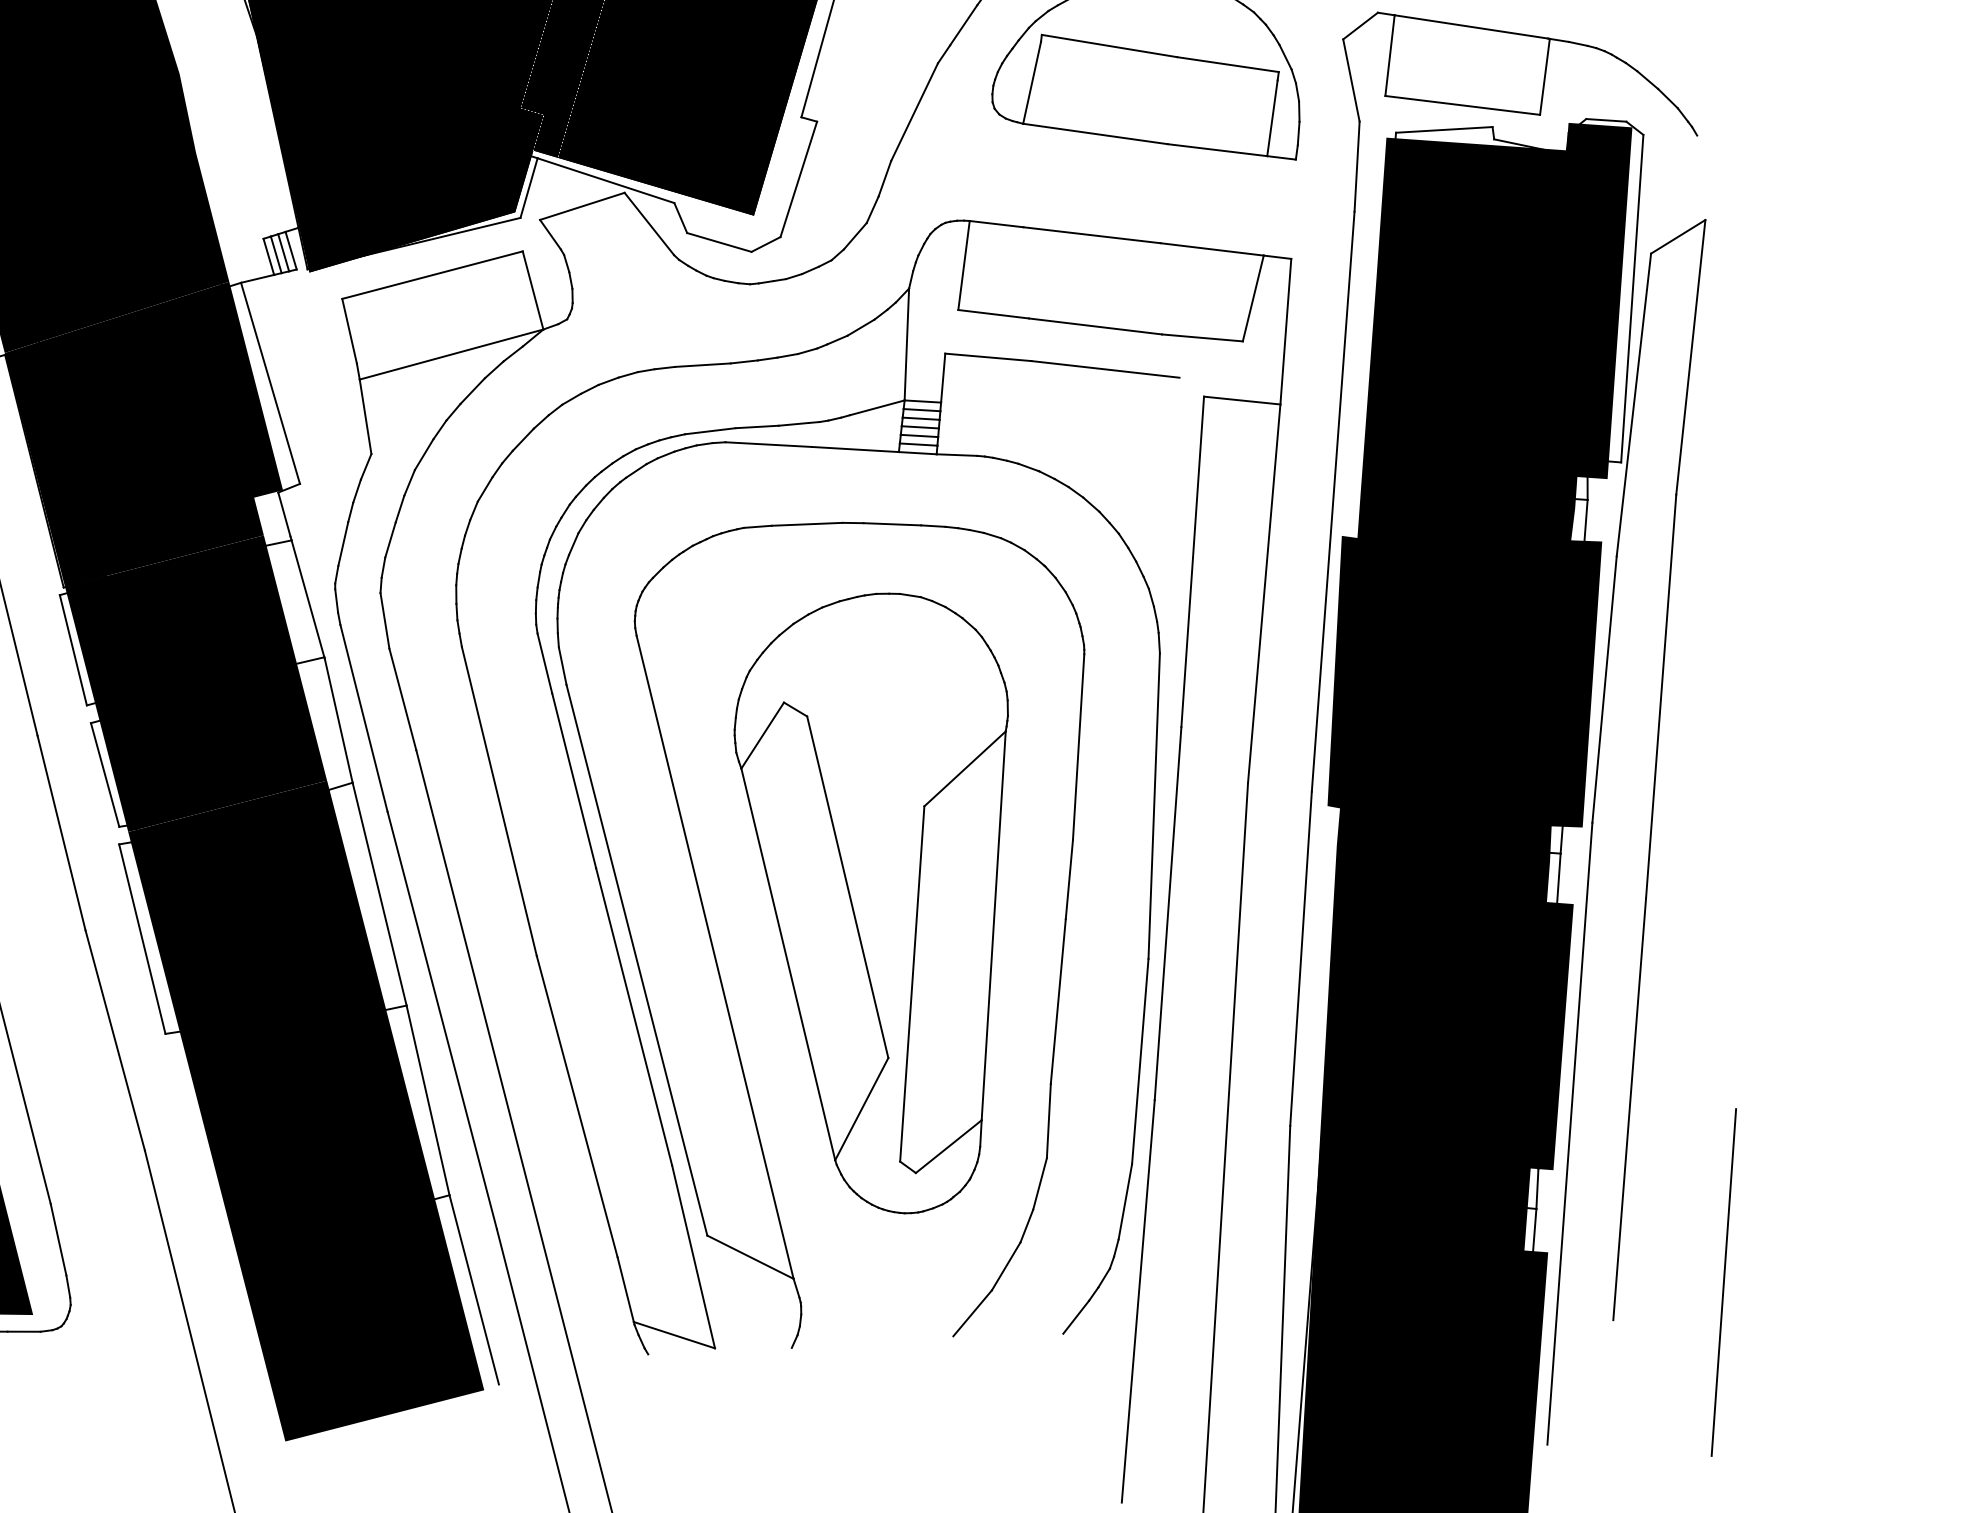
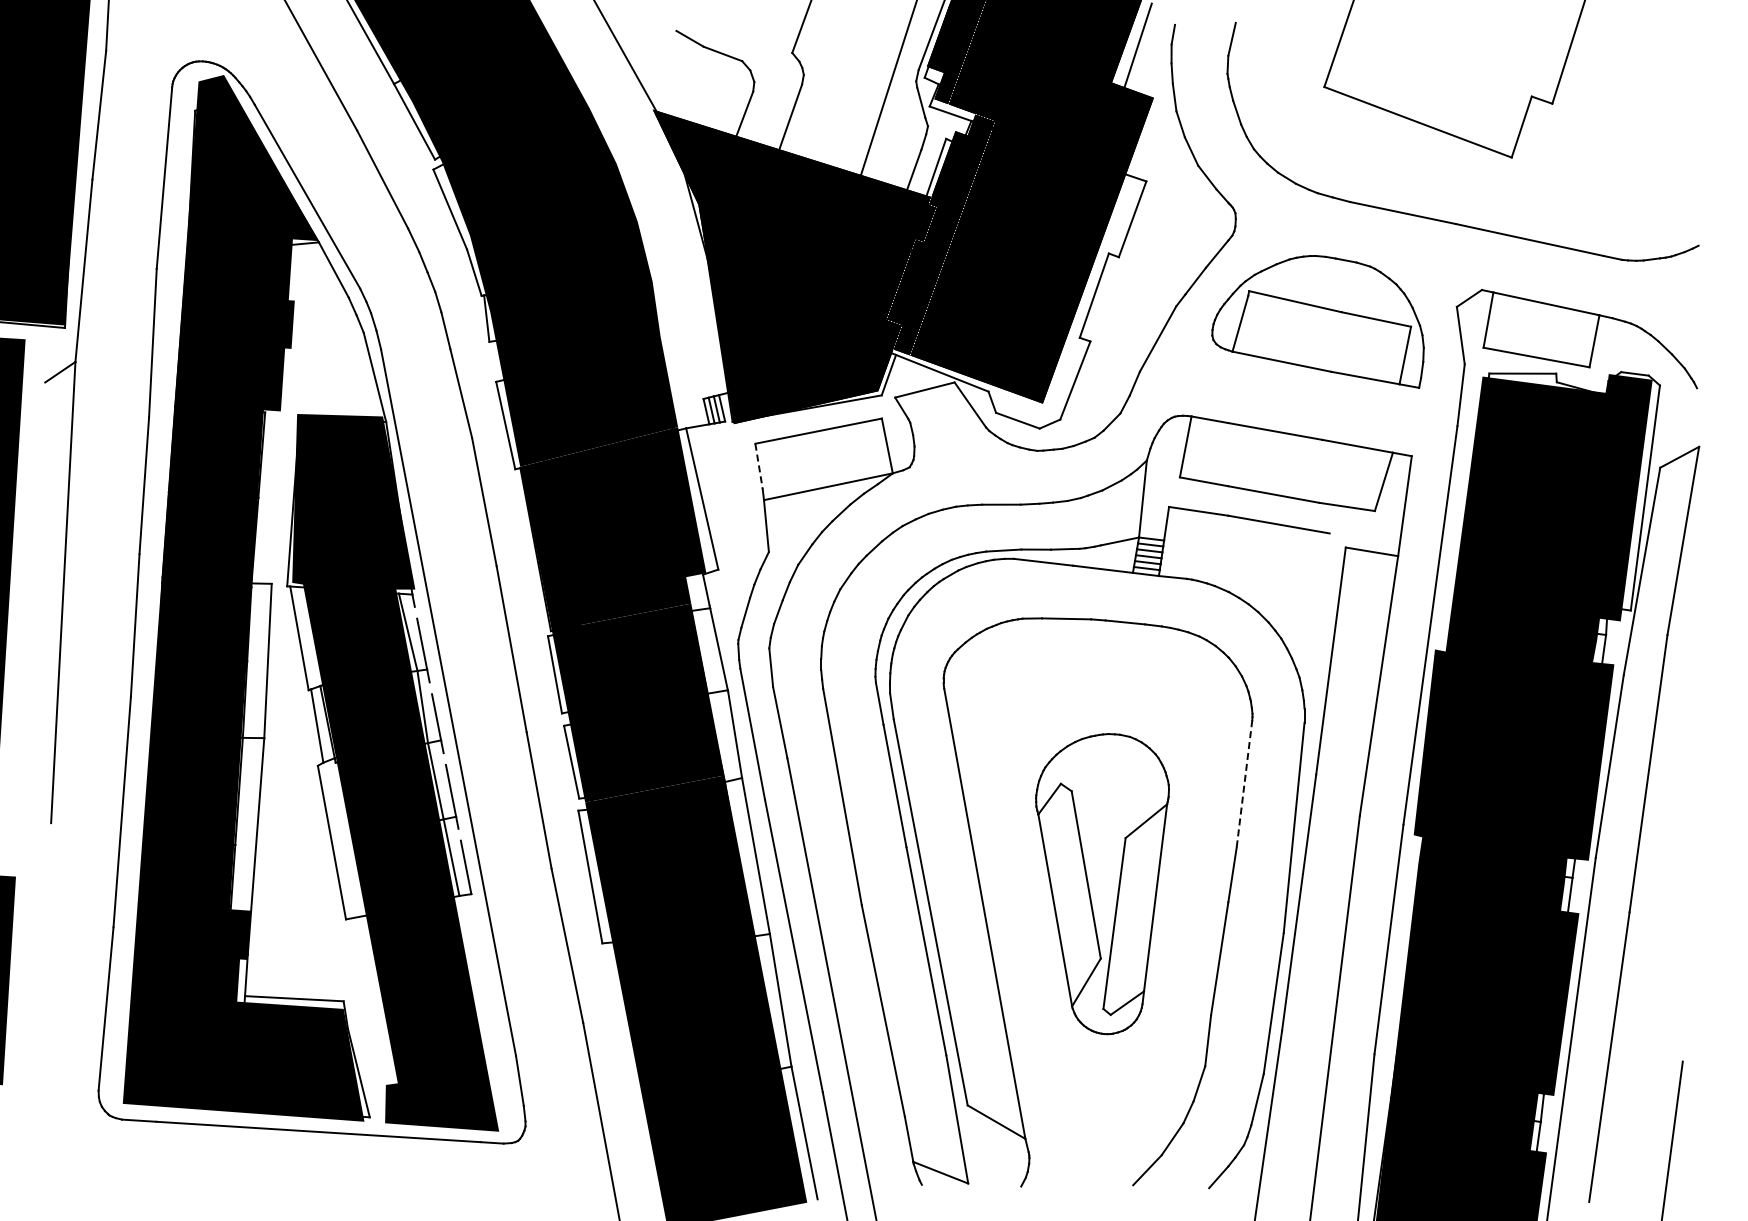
line: (350, 331) -> (759, 466), solid -> dashed
line: (1078, 747) -> (1244, 784), solid -> dashed
part: (882, 903) -> (1102, 883), size x0.7

